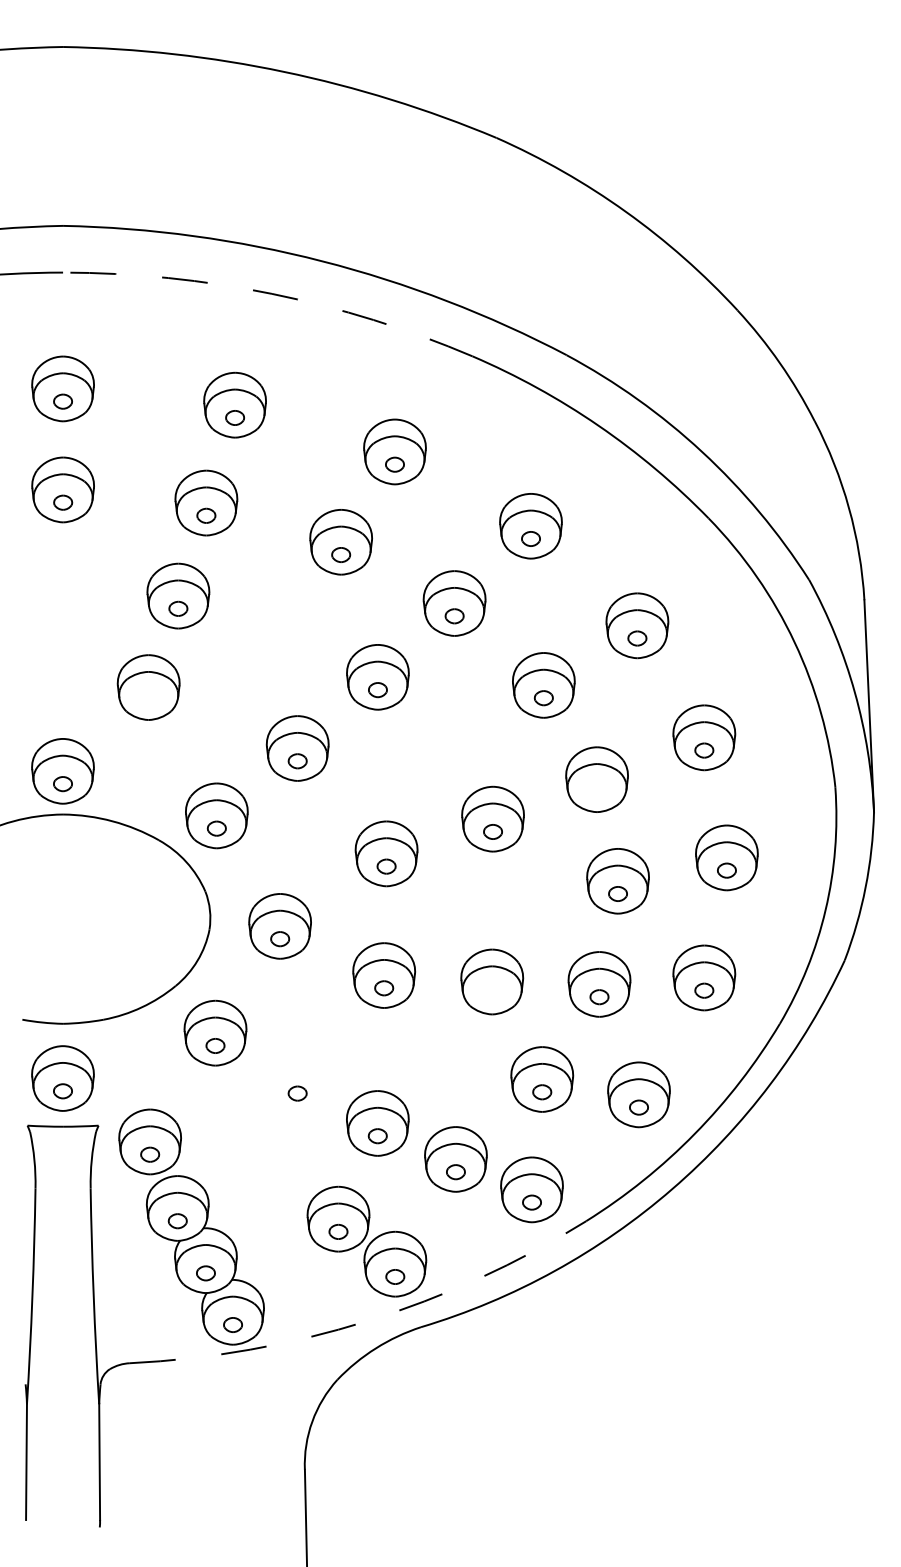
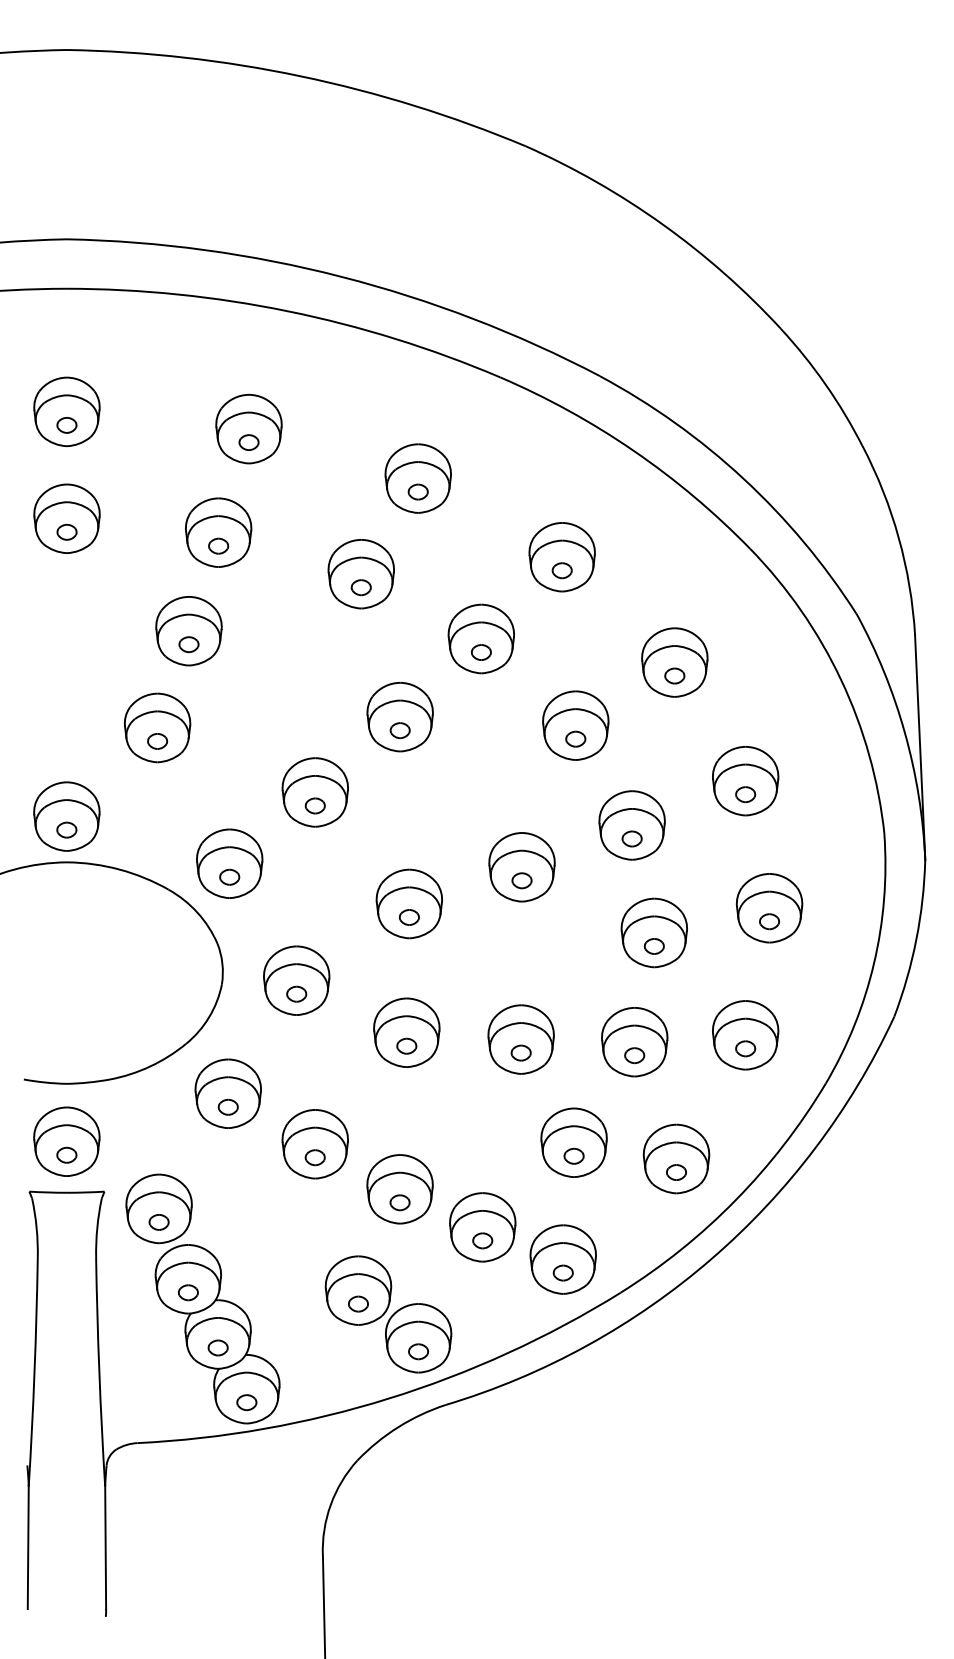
arc: (271, 293) -> (287, 310), dashed -> solid
part: (148, 700) -> (157, 741), added
part: (597, 792) -> (632, 839), added
part: (492, 994) -> (521, 1052), added
part: (297, 1080) -> (315, 1143), added
arc: (367, 1321) -> (389, 1398), dashed -> solid

